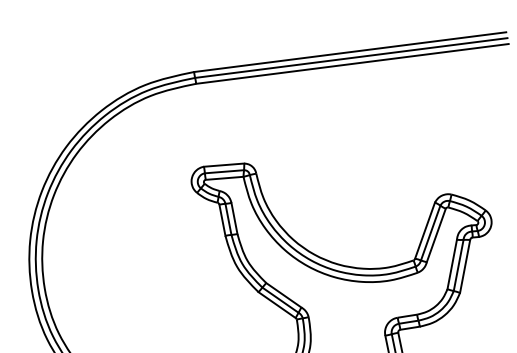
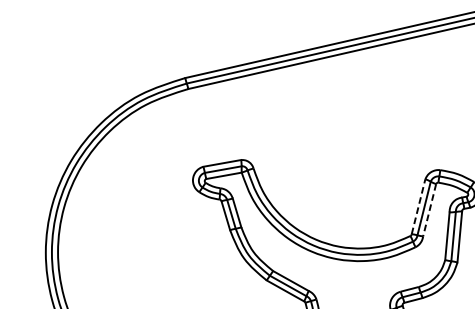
line: (425, 230) -> (418, 206), solid -> dashed
line: (436, 235) -> (429, 210), solid -> dashed

